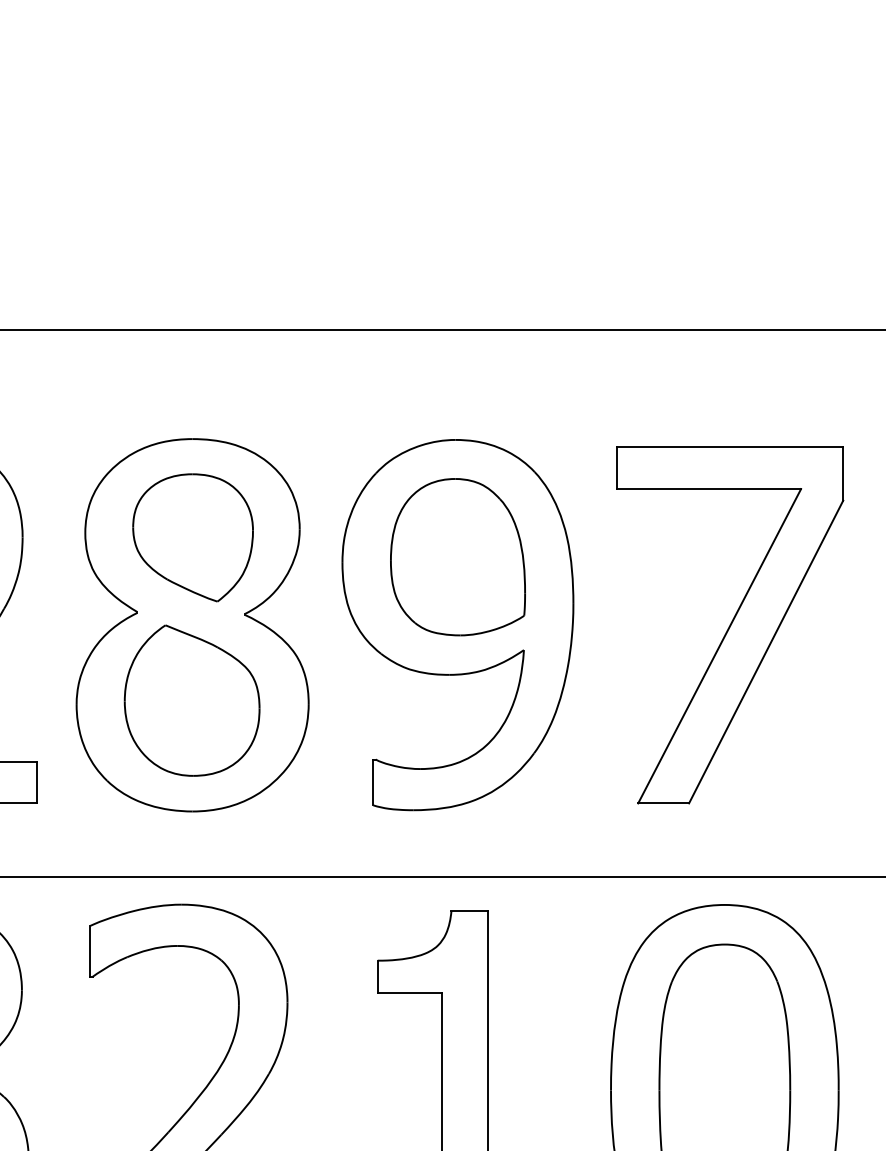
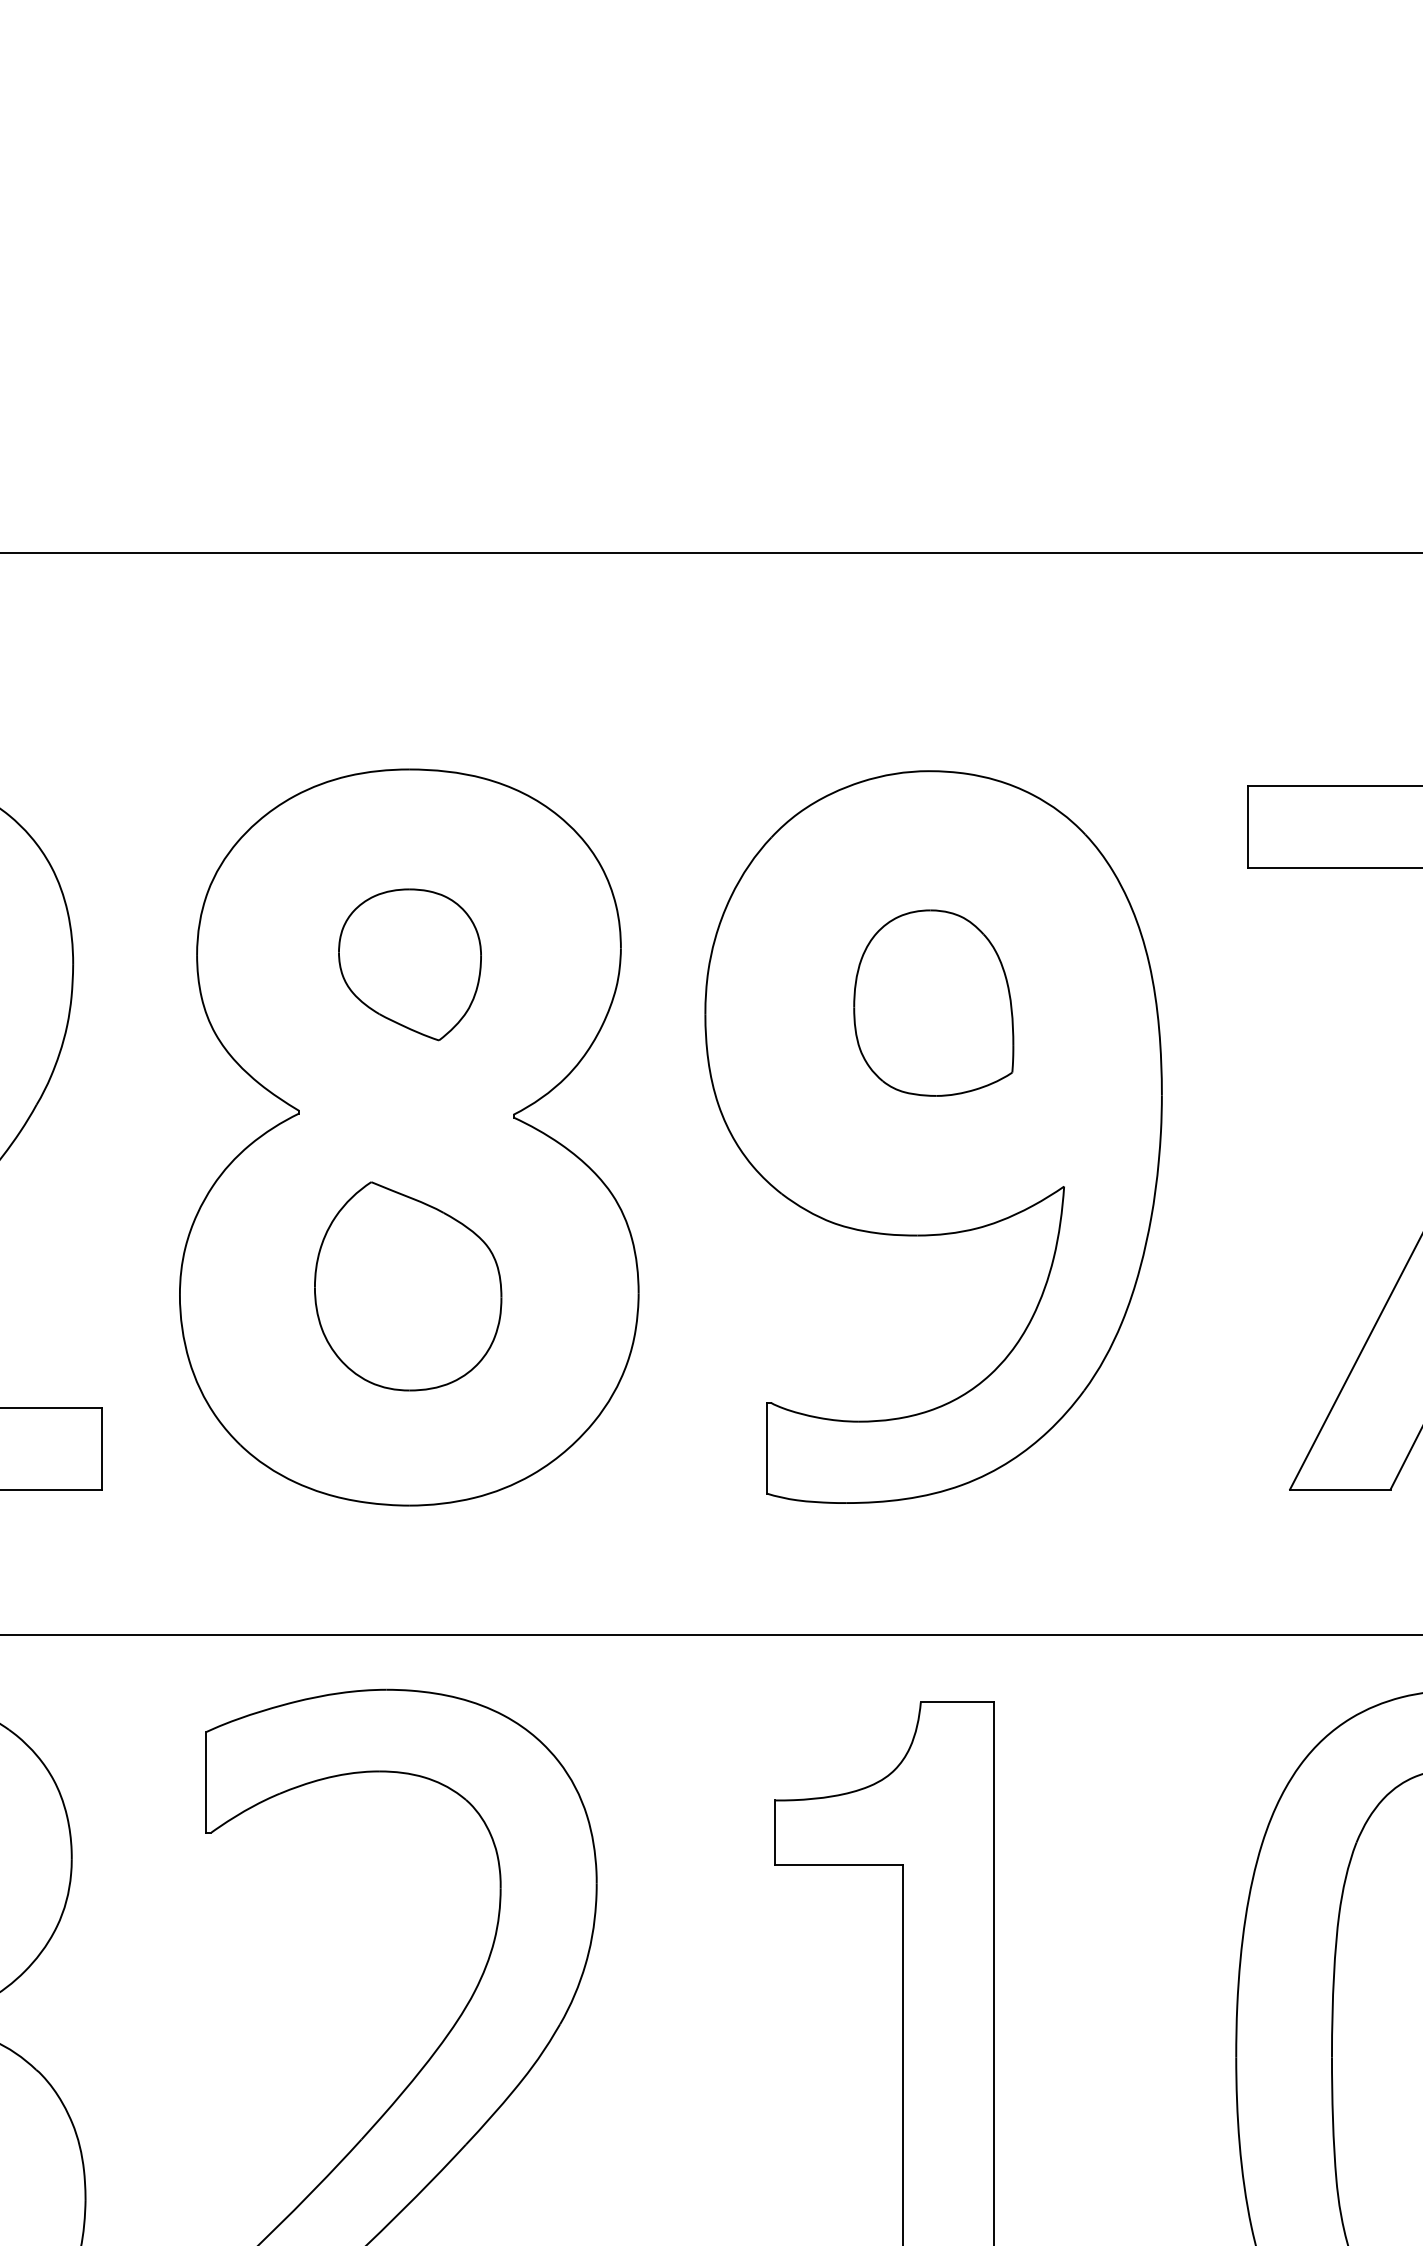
part: (192, 537) -> (408, 963), size x0.6
part: (457, 557) -> (932, 1003), size x0.6
part: (191, 700) -> (406, 1286), size x0.7

